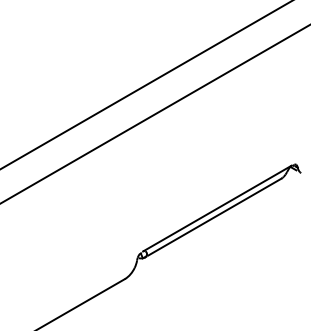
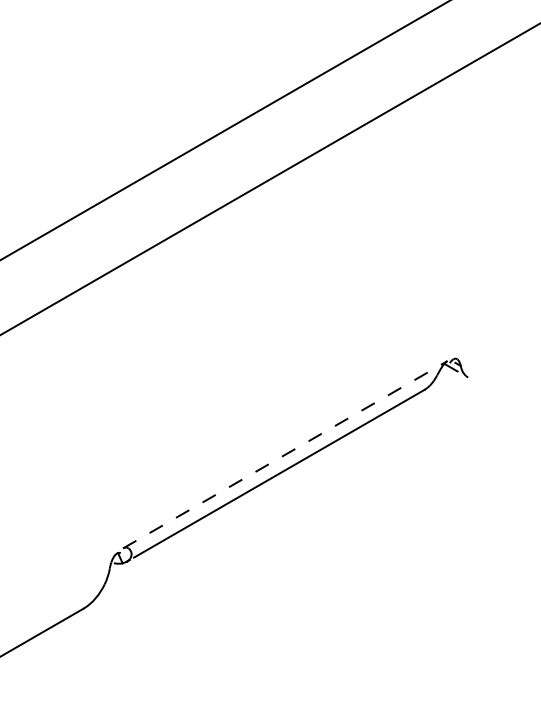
line: (217, 208) -> (285, 454), solid -> dashed

